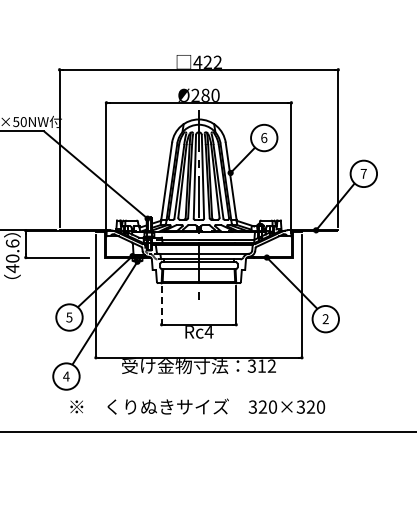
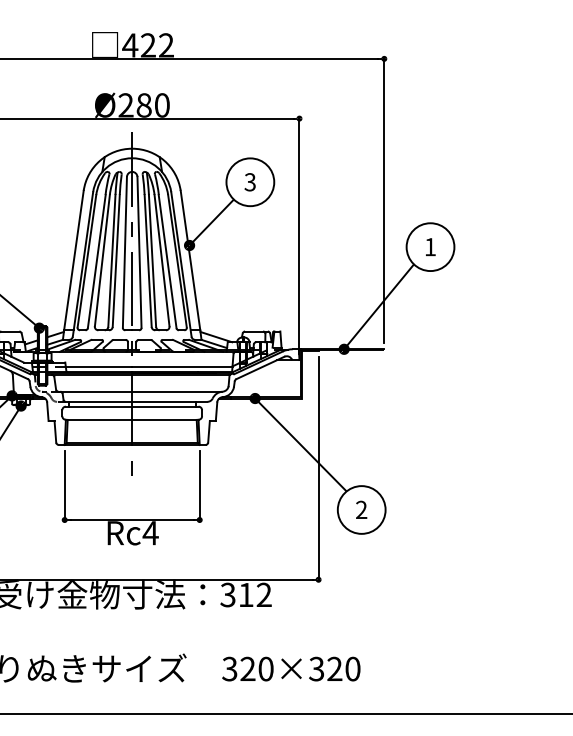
text: (264, 137) -> (250, 181), 6 -> 3
text: (363, 173) -> (429, 246), 7 -> 1
line: (161, 306) -> (64, 487), dashed -> solid

